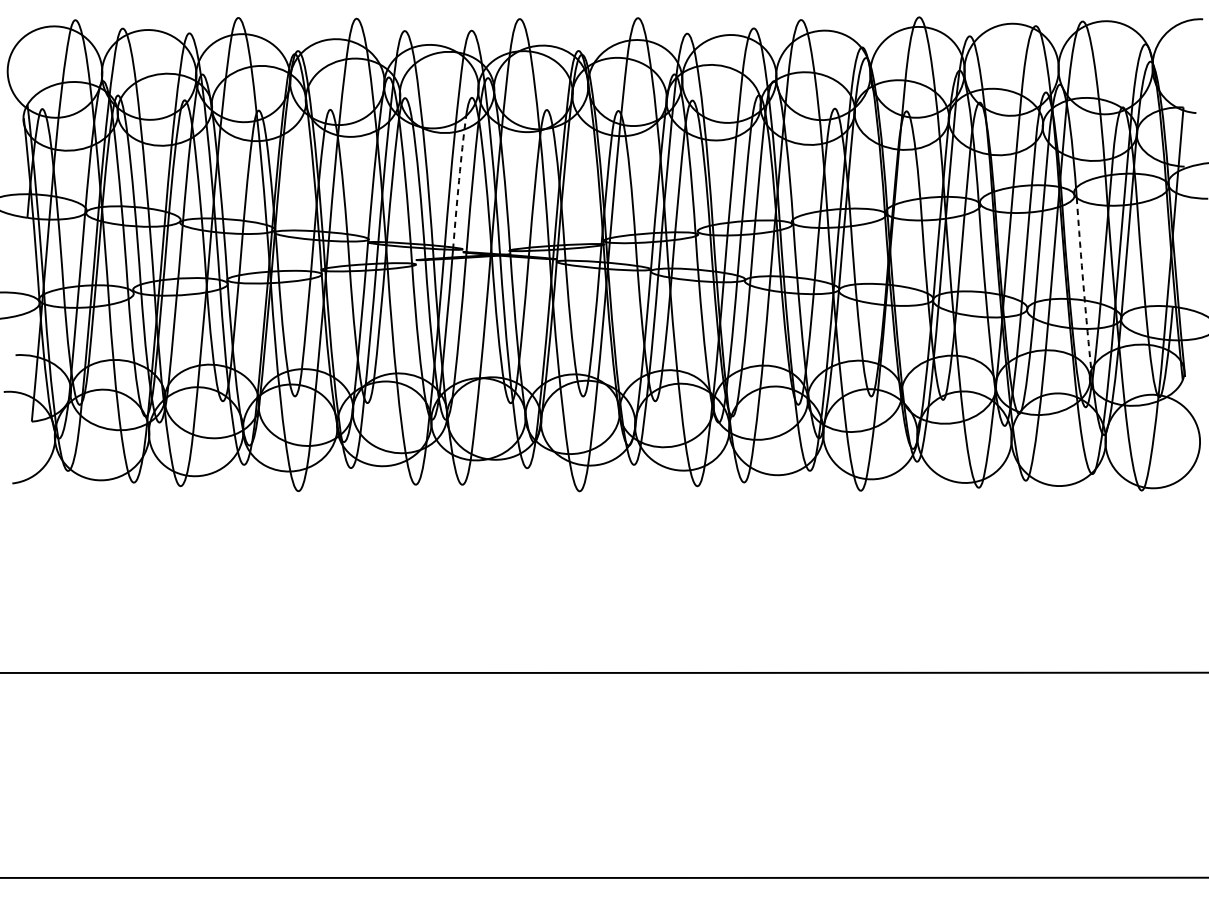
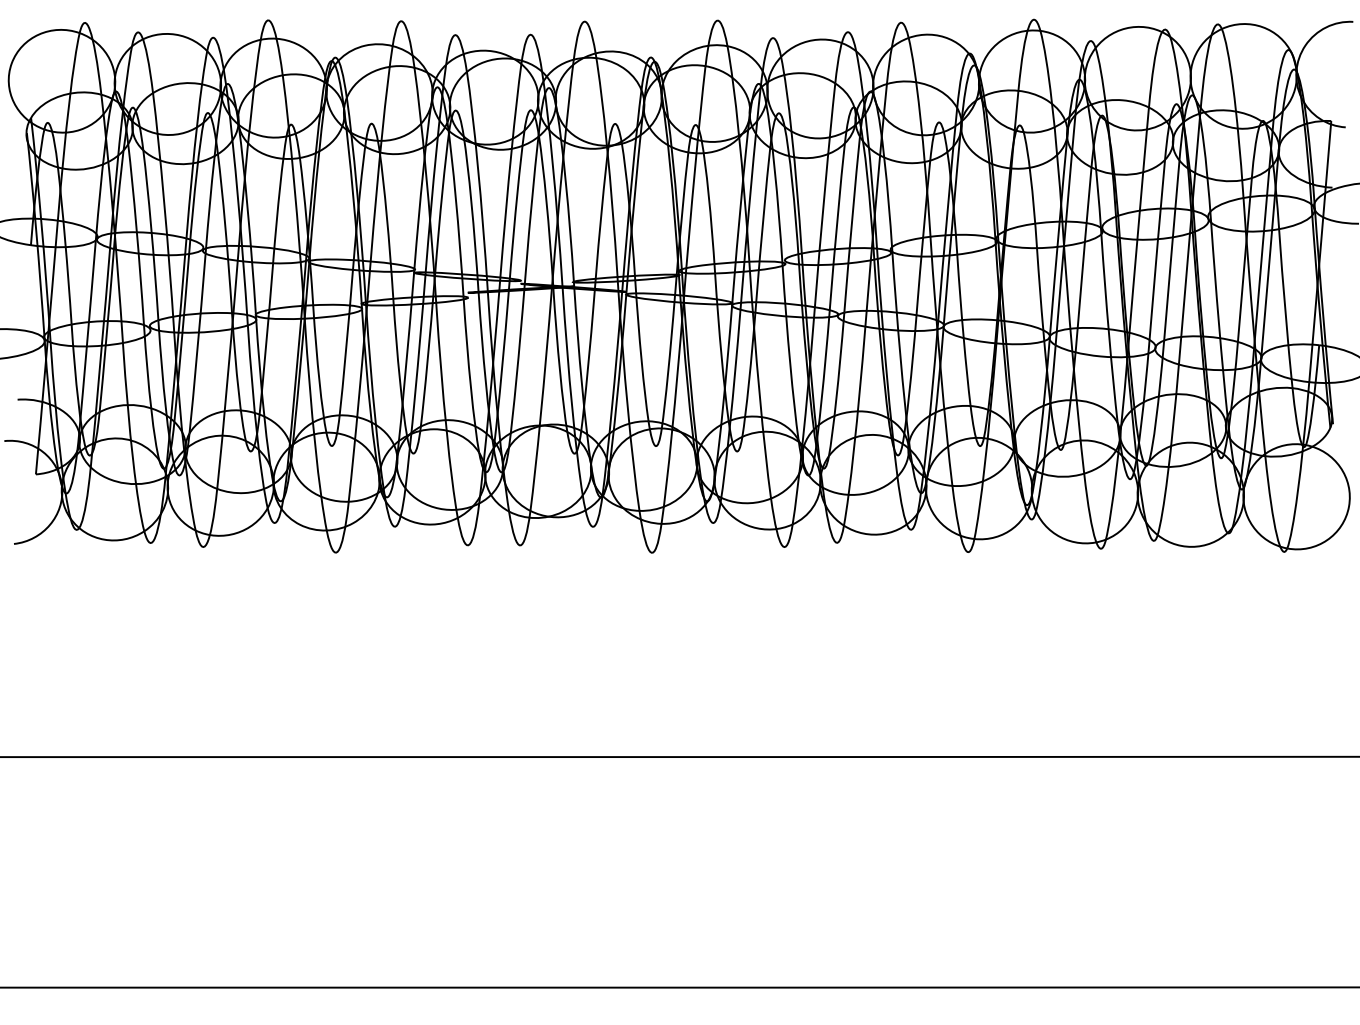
arc: (459, 180) -> (516, 203), dashed -> solid
arc: (1083, 286) -> (1218, 322), dashed -> solid

